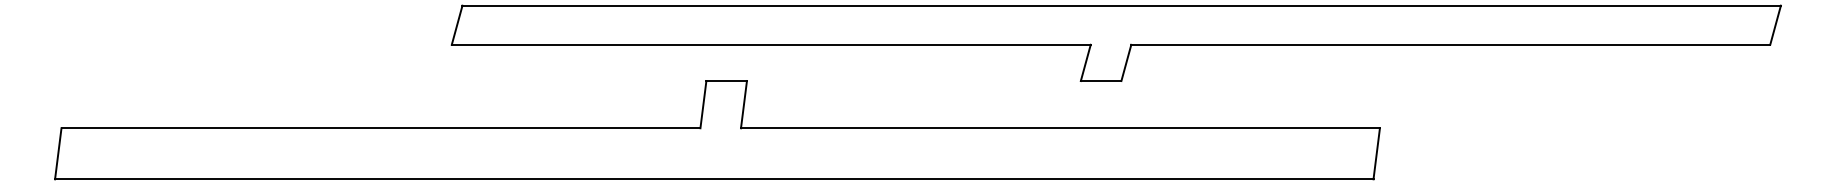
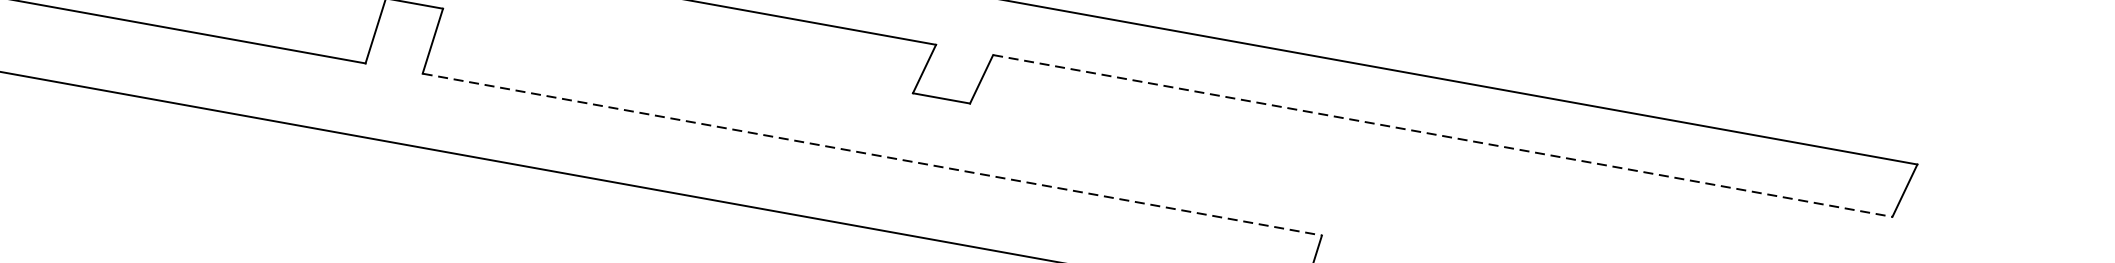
line: (1451, 44) -> (1443, 135), solid -> dashed
line: (1060, 128) -> (872, 154), solid -> dashed

